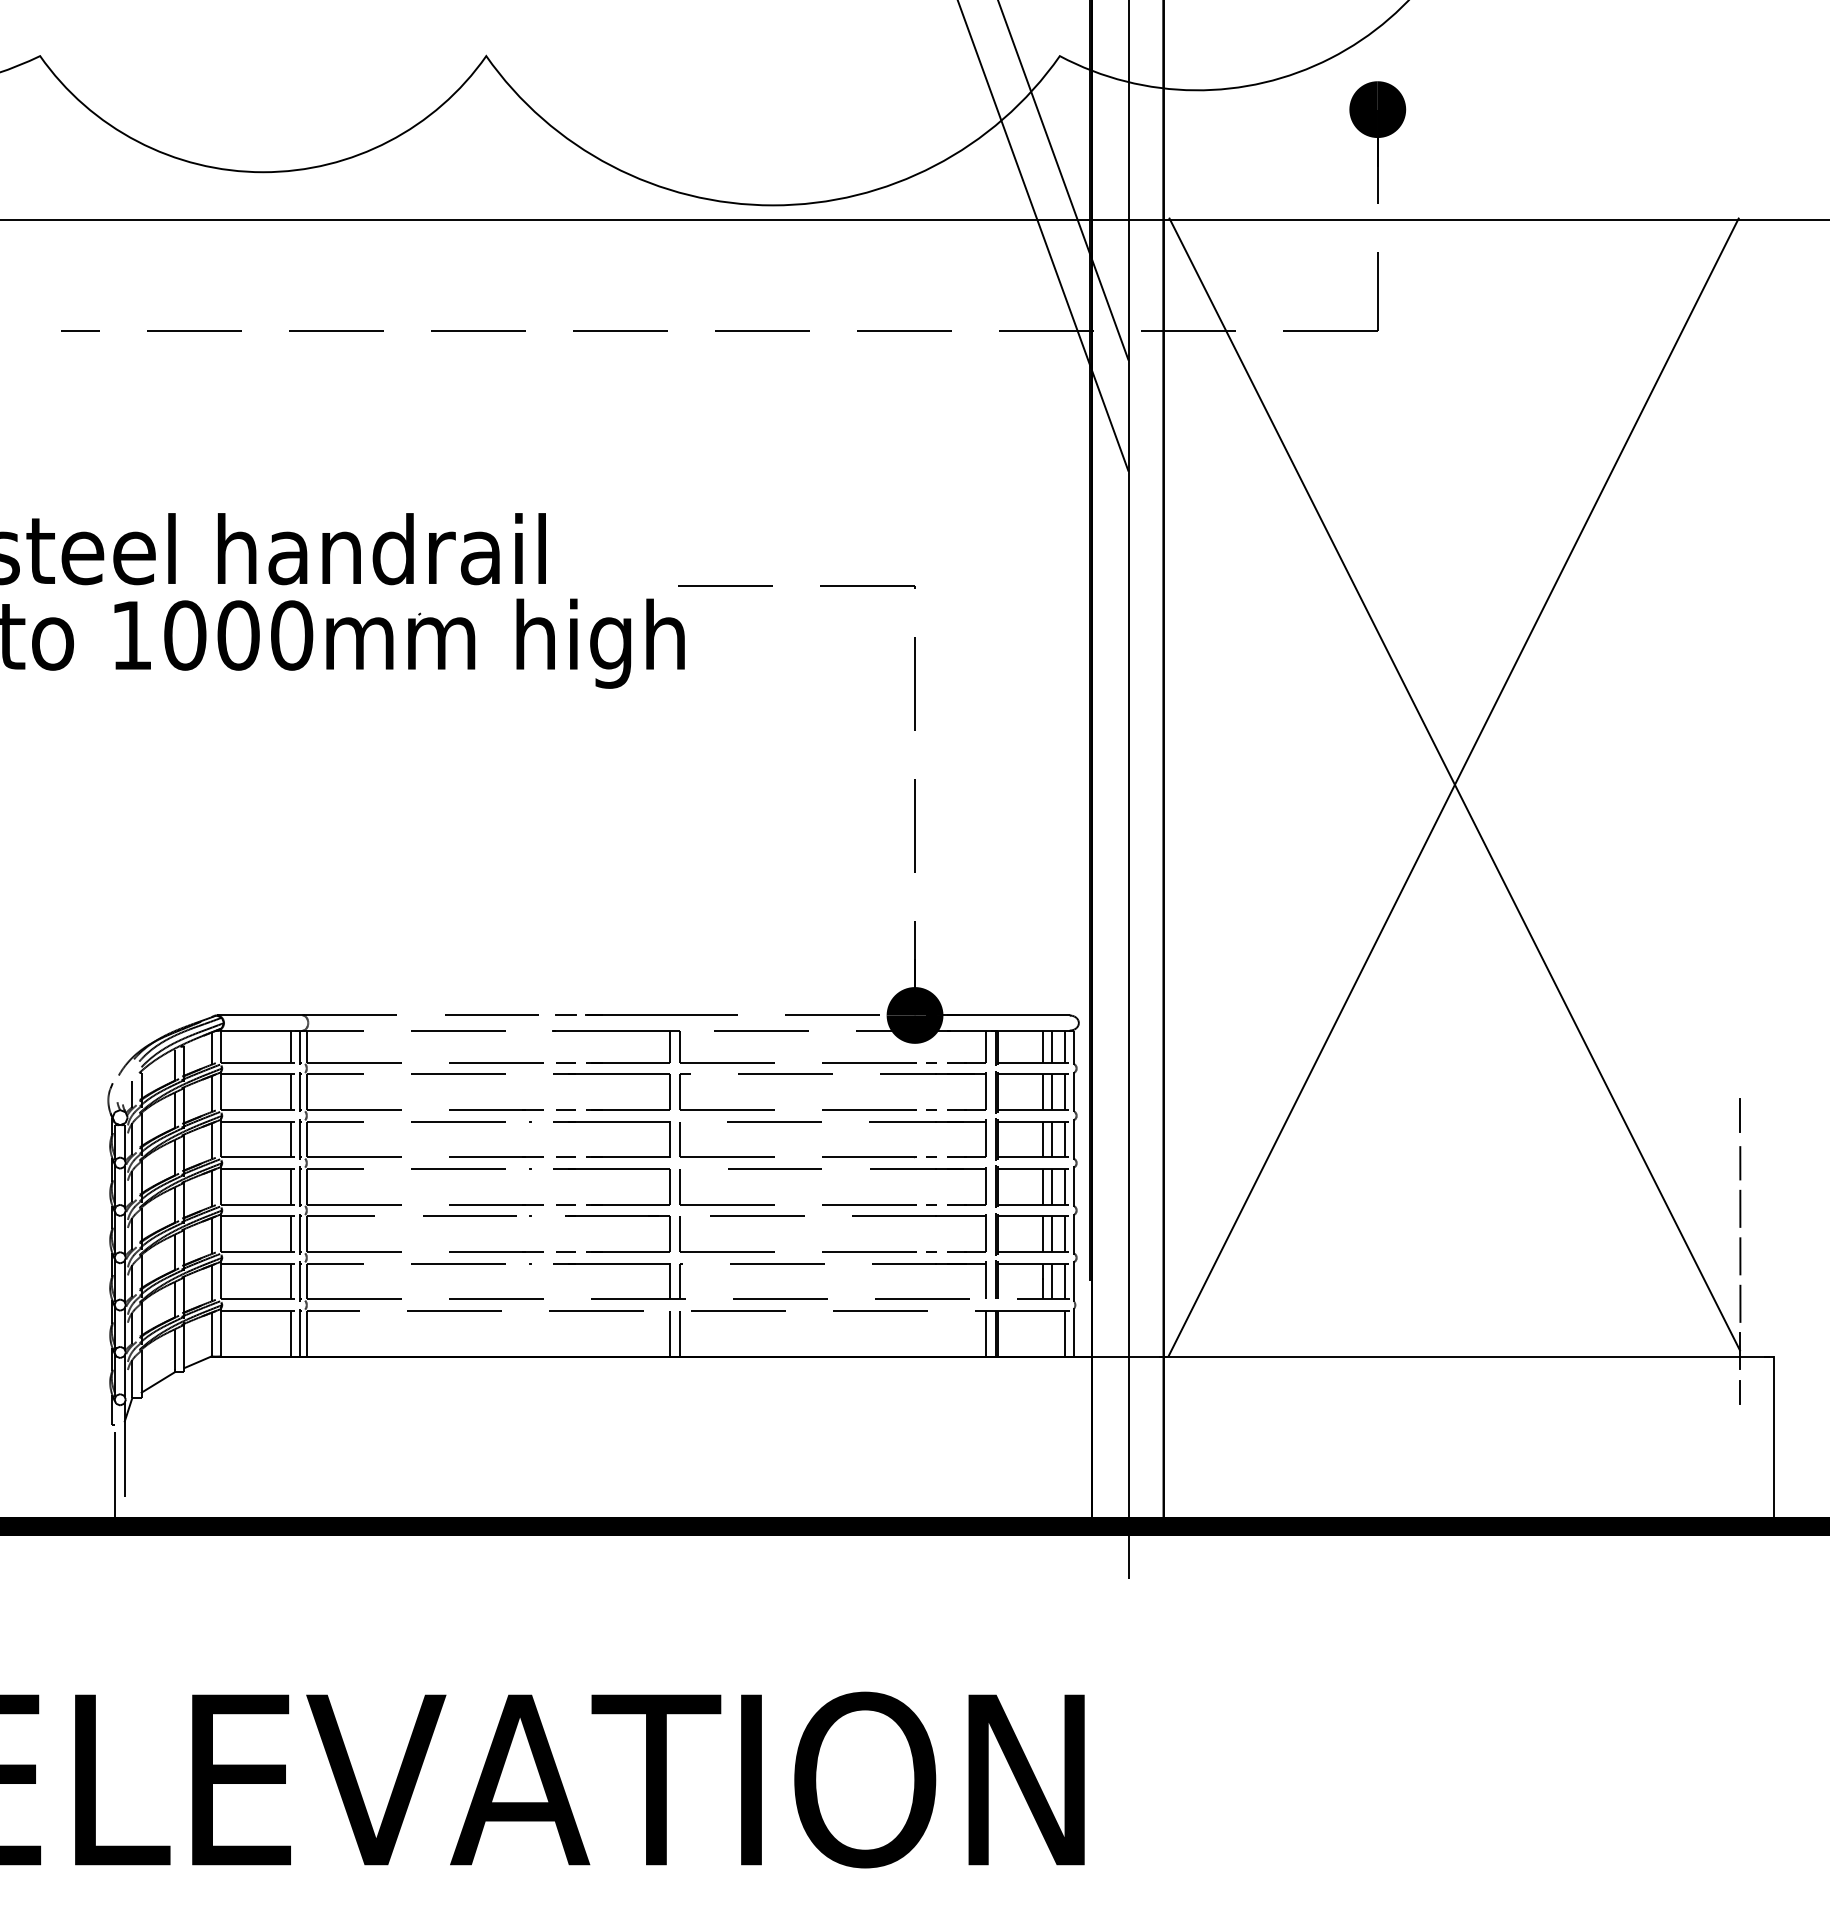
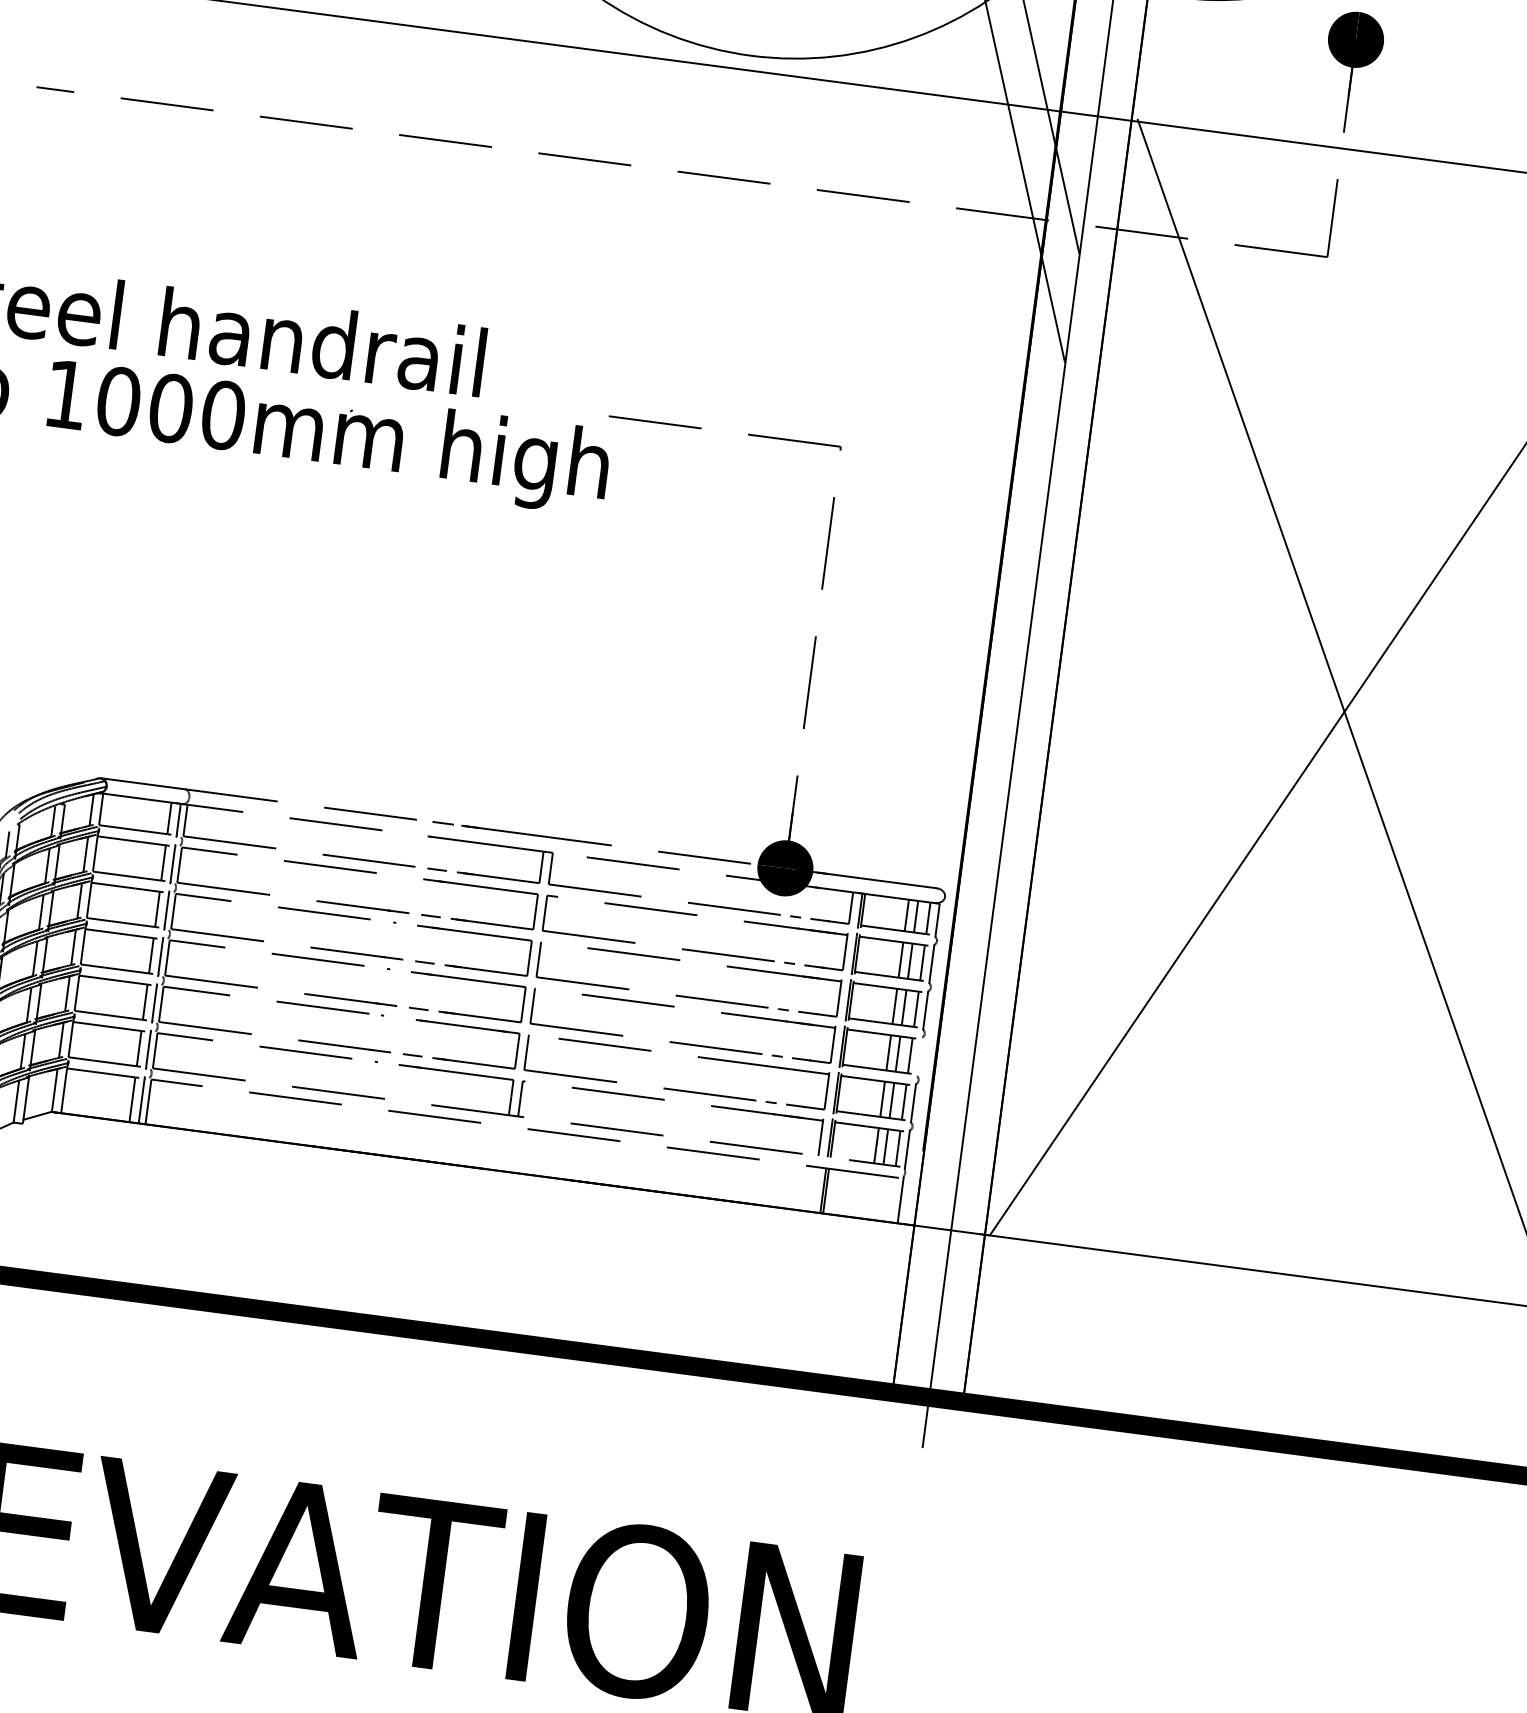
line: (1074, 1186) -> (919, 1056), removed
line: (670, 1333) -> (504, 1148), removed
line: (679, 1333) -> (513, 1149), removed
line: (986, 1333) -> (814, 1189), removed
line: (1065, 1333) -> (891, 1199), removed

